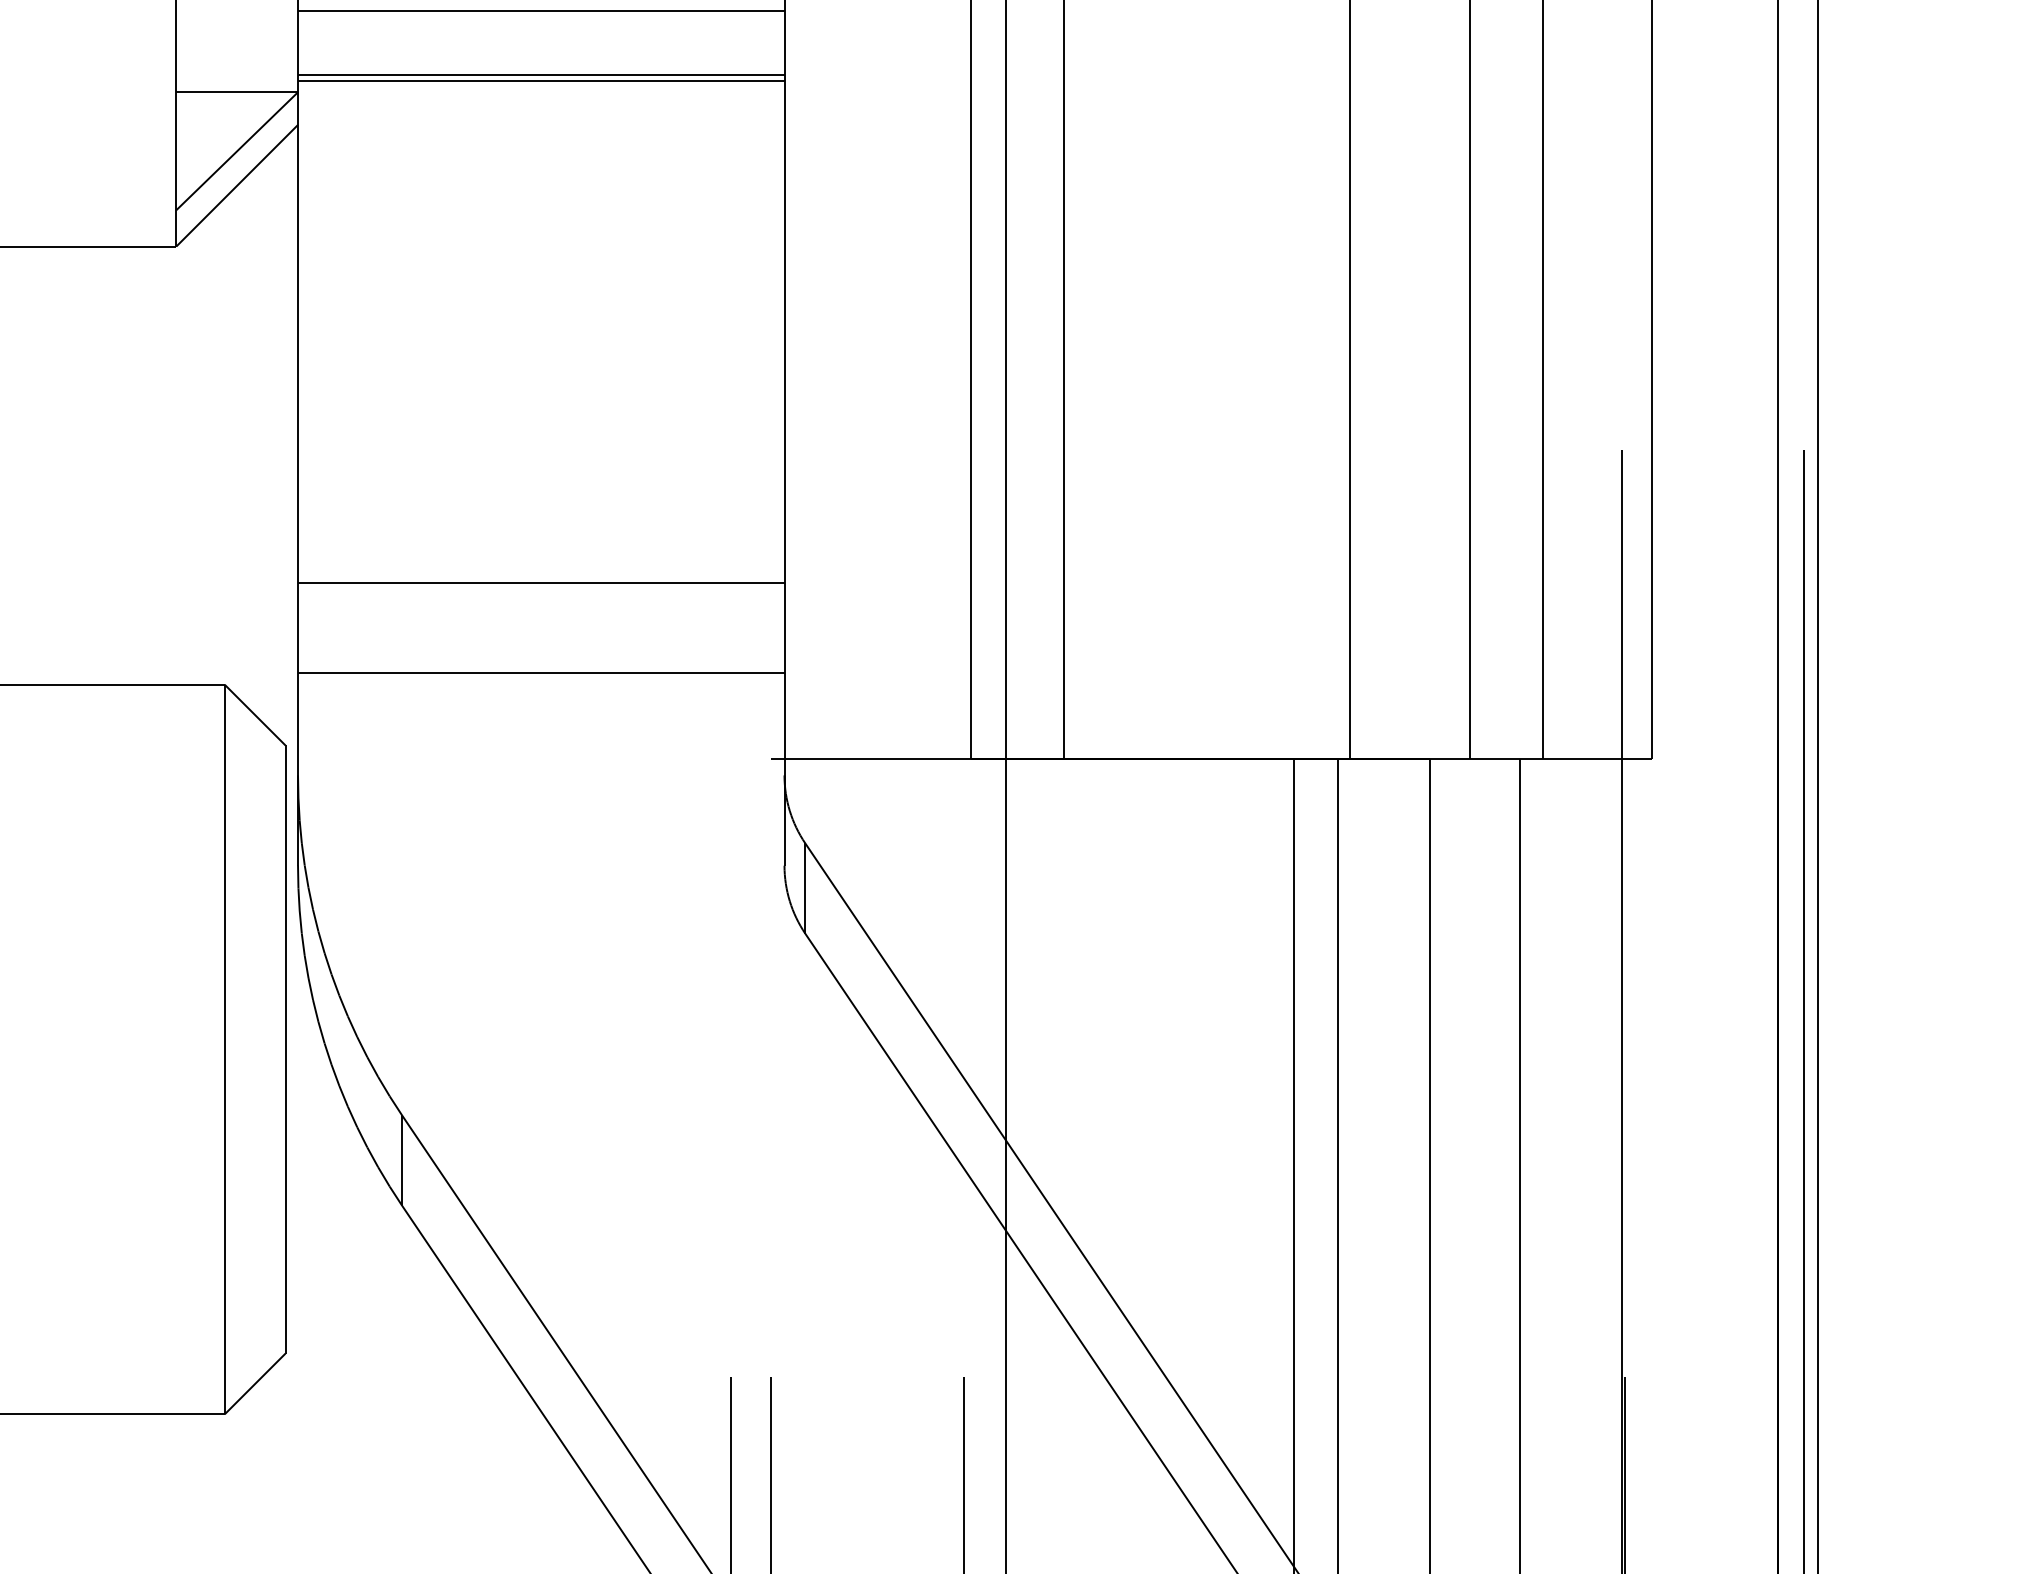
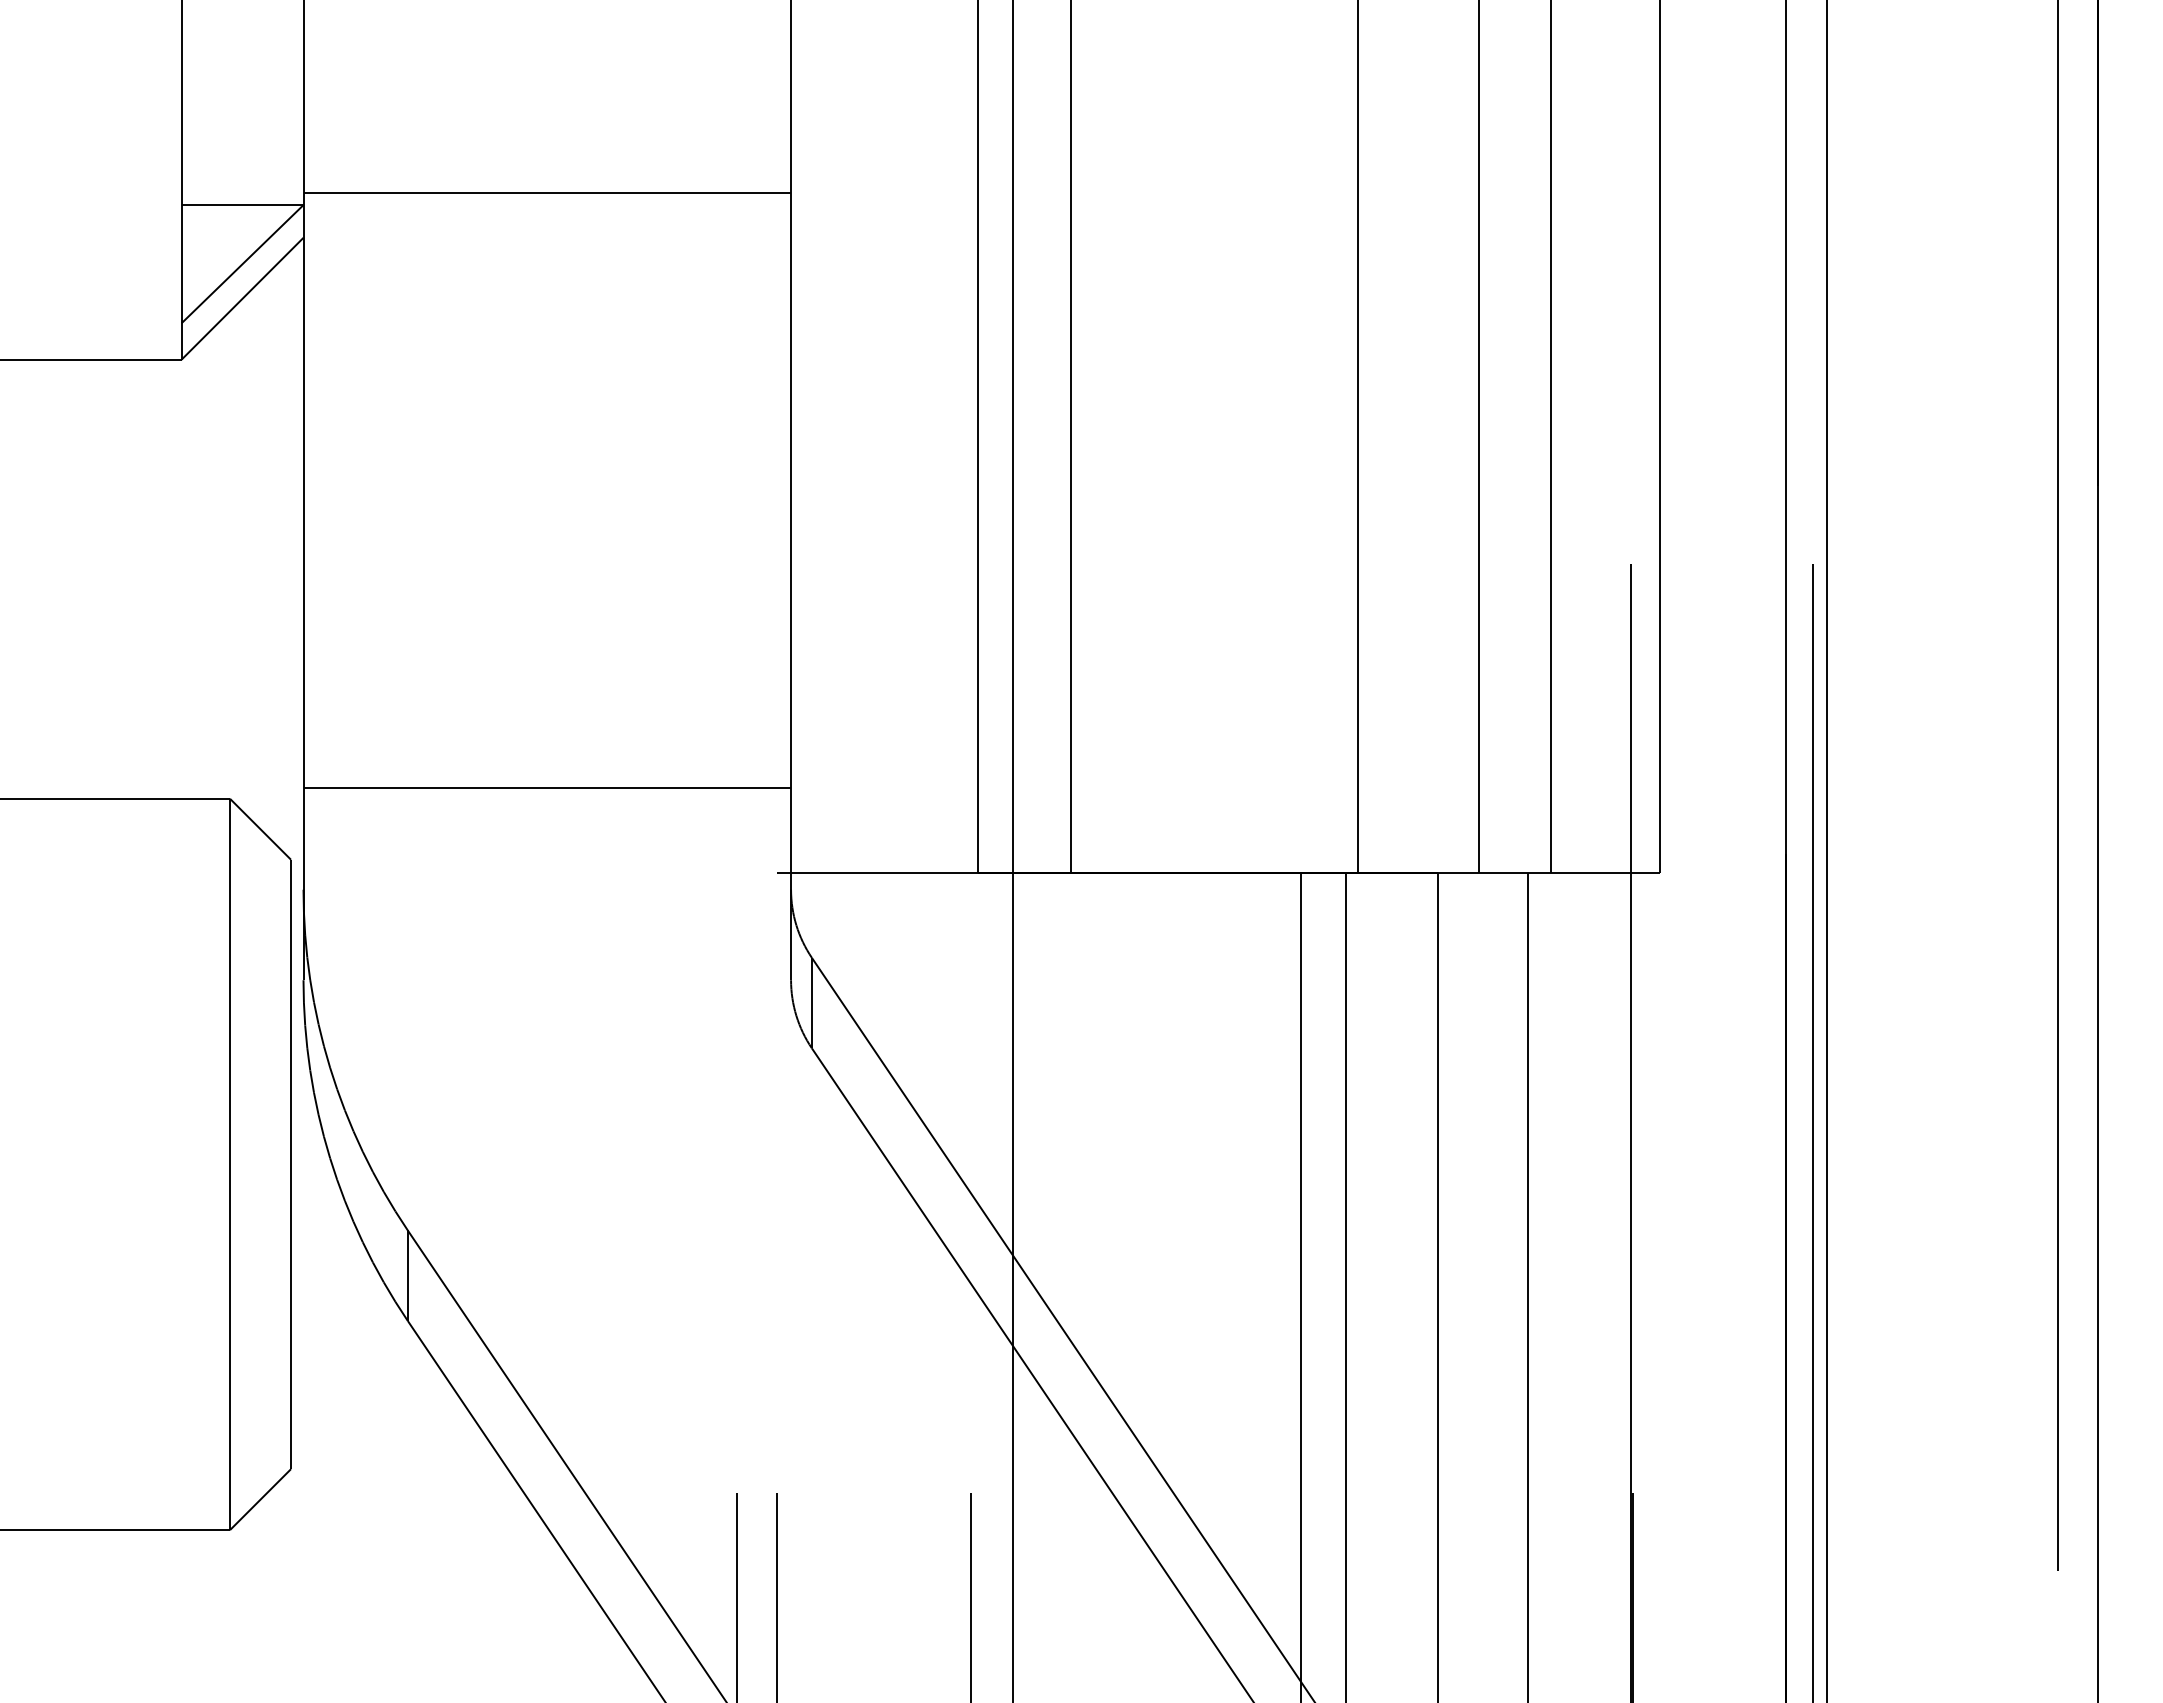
line: (541, 10) -> (547, 123), removed
line: (541, 74) -> (547, 187), removed
line: (541, 583) -> (547, 697), removed

